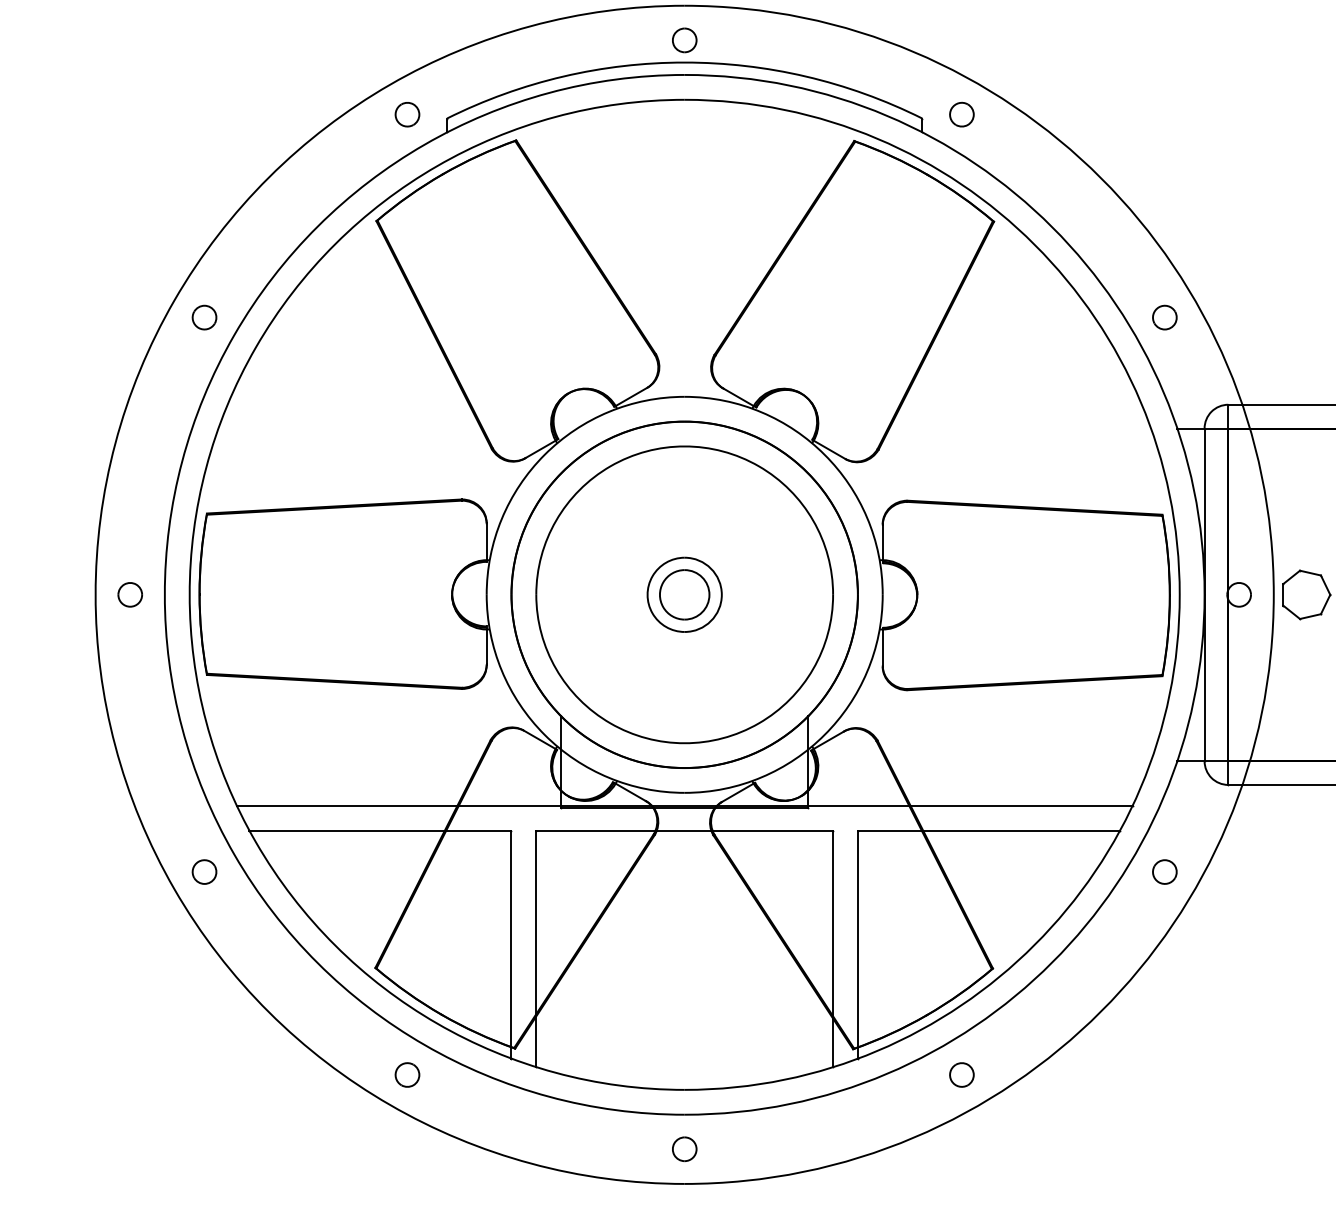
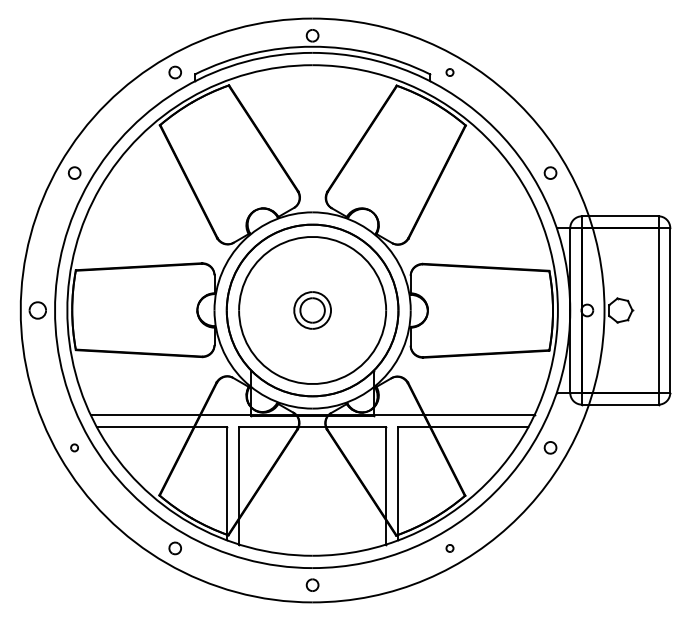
part: (960, 114) -> (449, 72), size x0.6
part: (129, 594) -> (37, 310), size x1.4
part: (204, 871) -> (74, 447), size x0.6
part: (960, 1075) -> (449, 548), size x0.6

